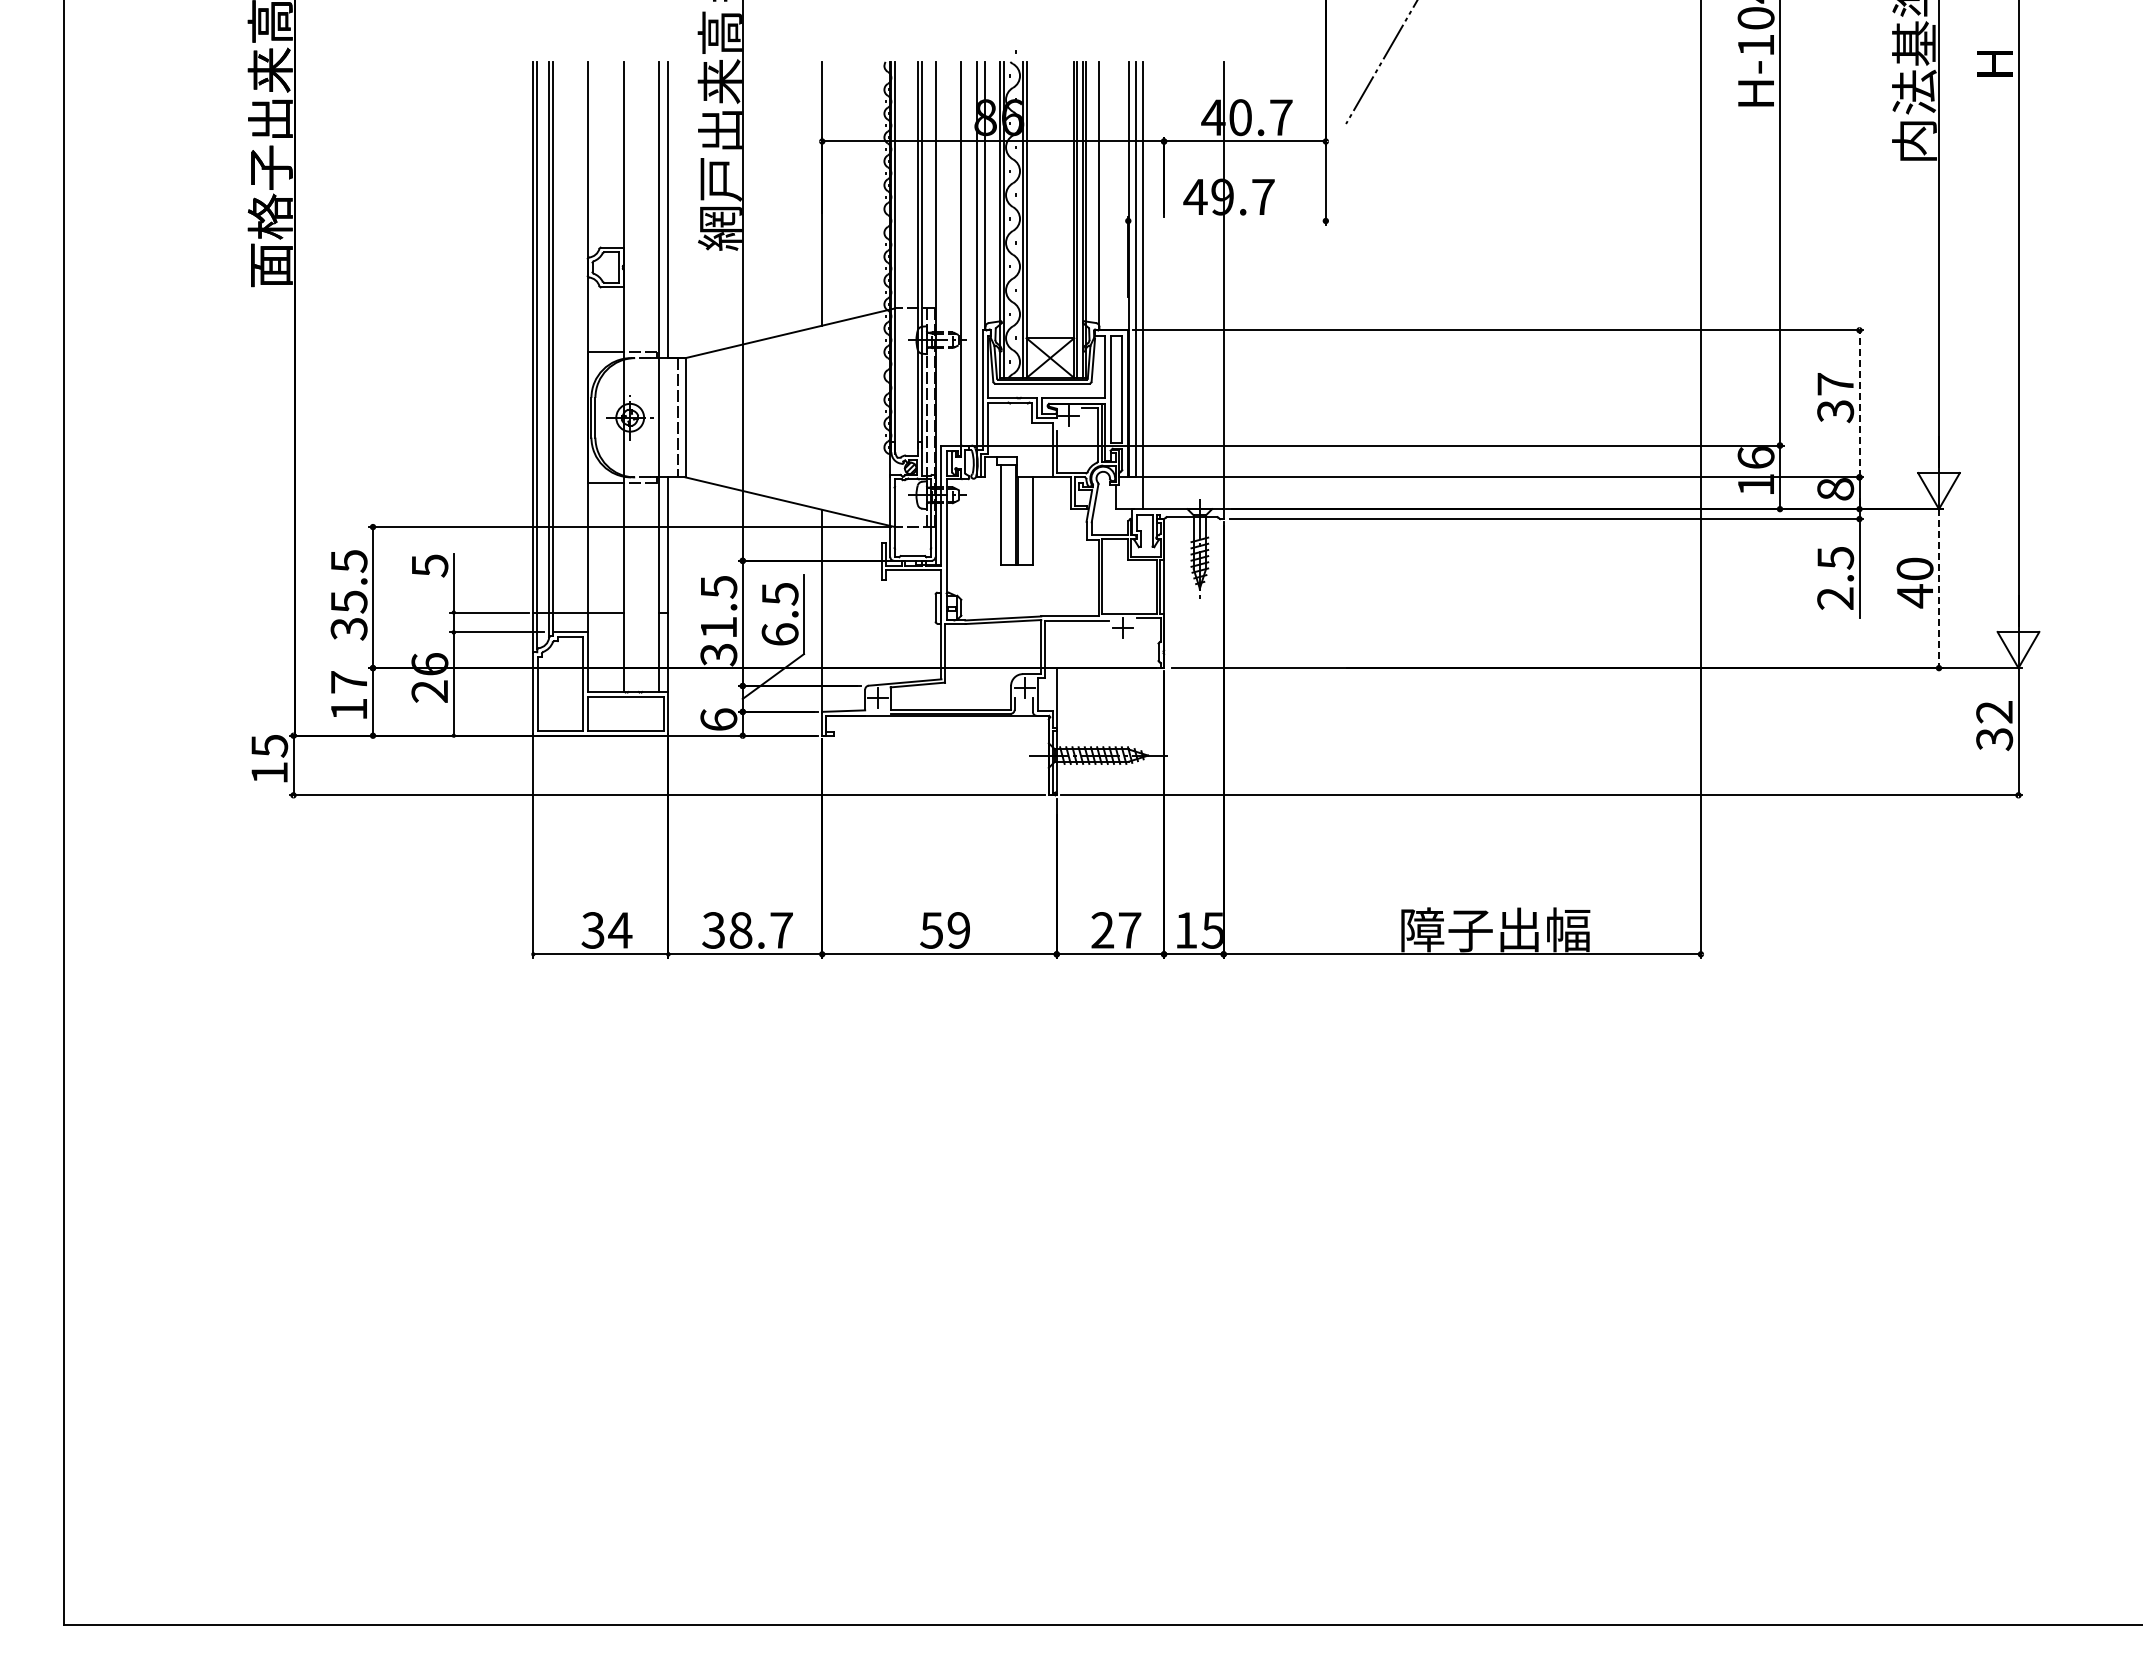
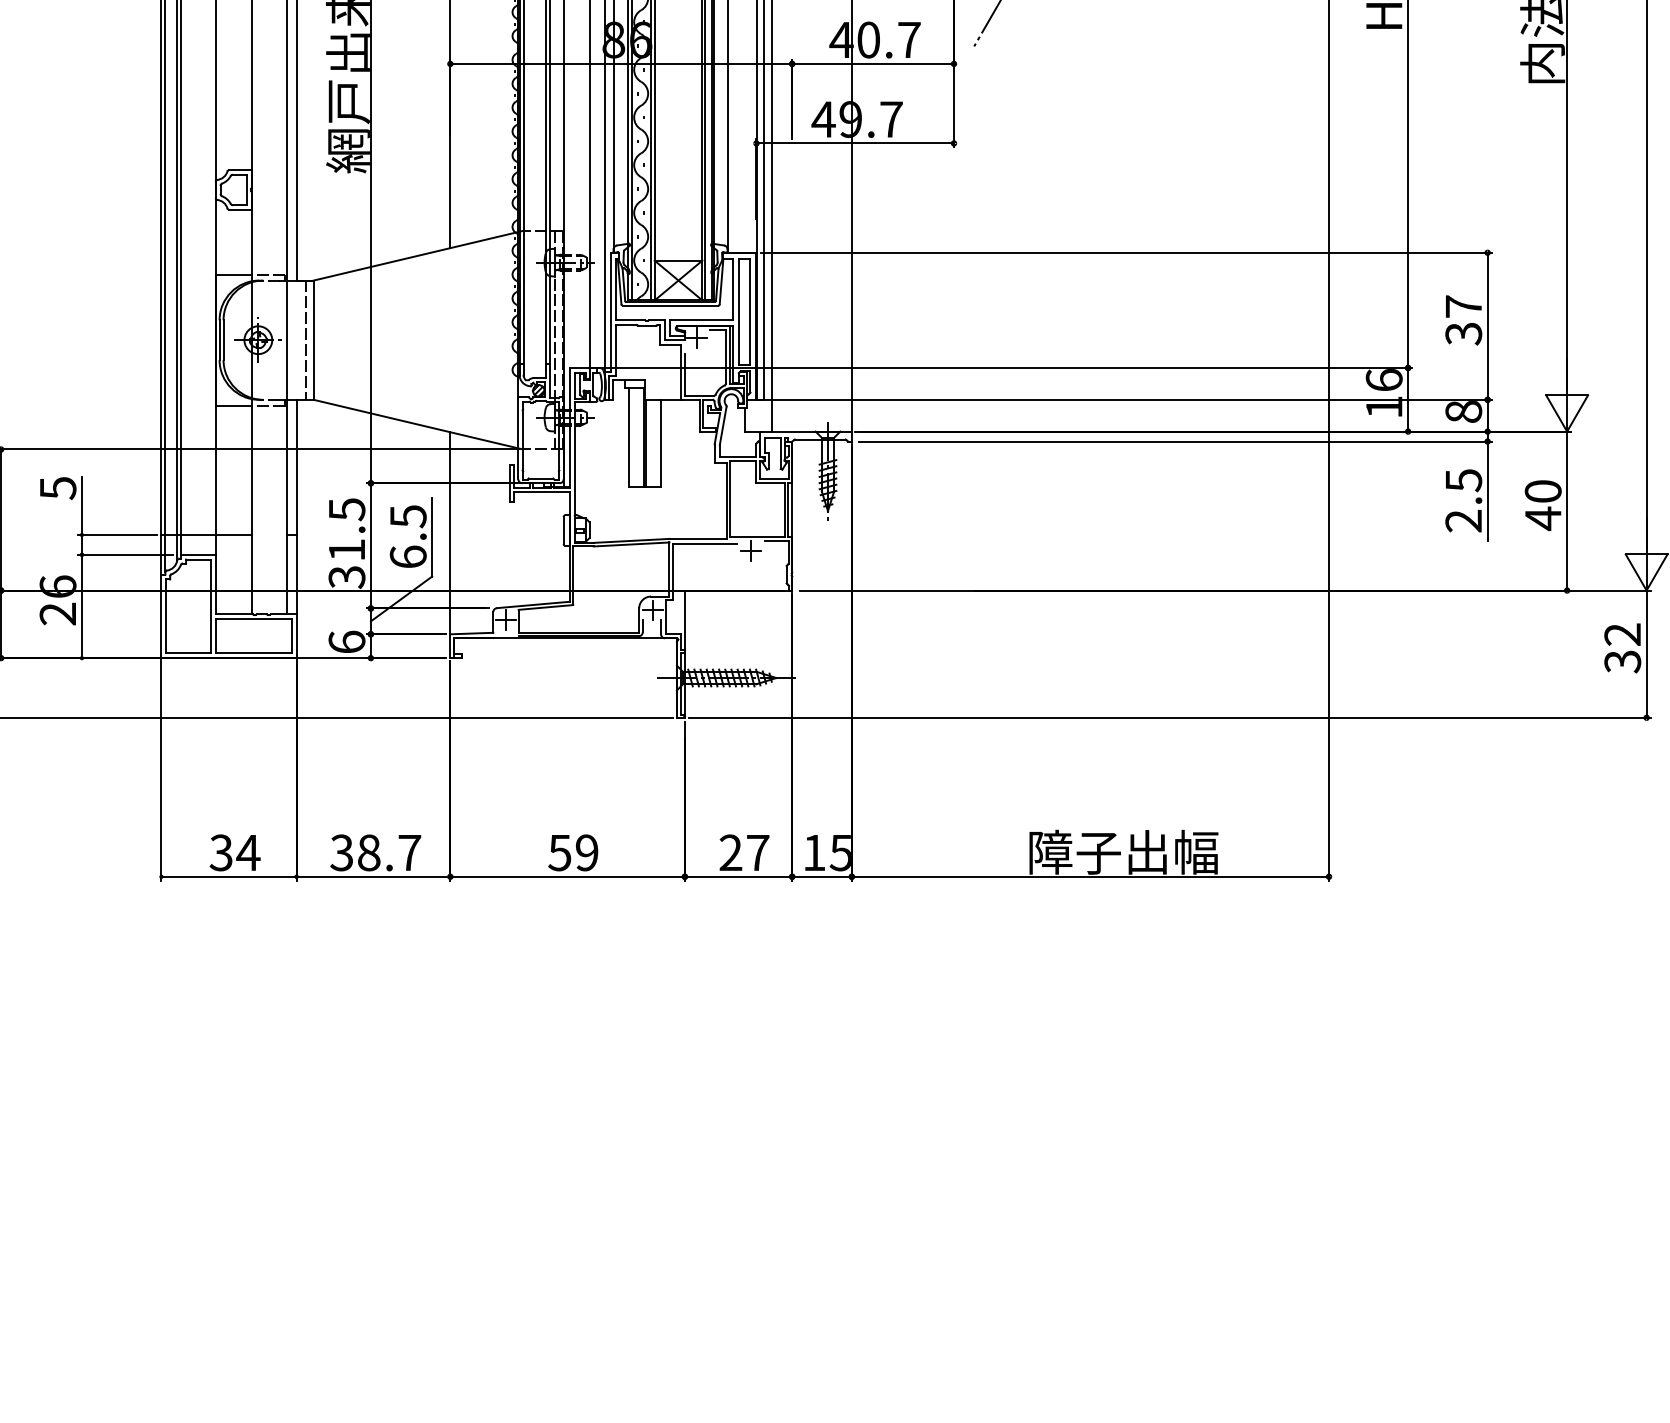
line: (1226, 220) -> (854, 142), added
line: (1859, 403) -> (1487, 325), dashed -> solid
line: (1938, 589) -> (1566, 511), dashed -> solid

